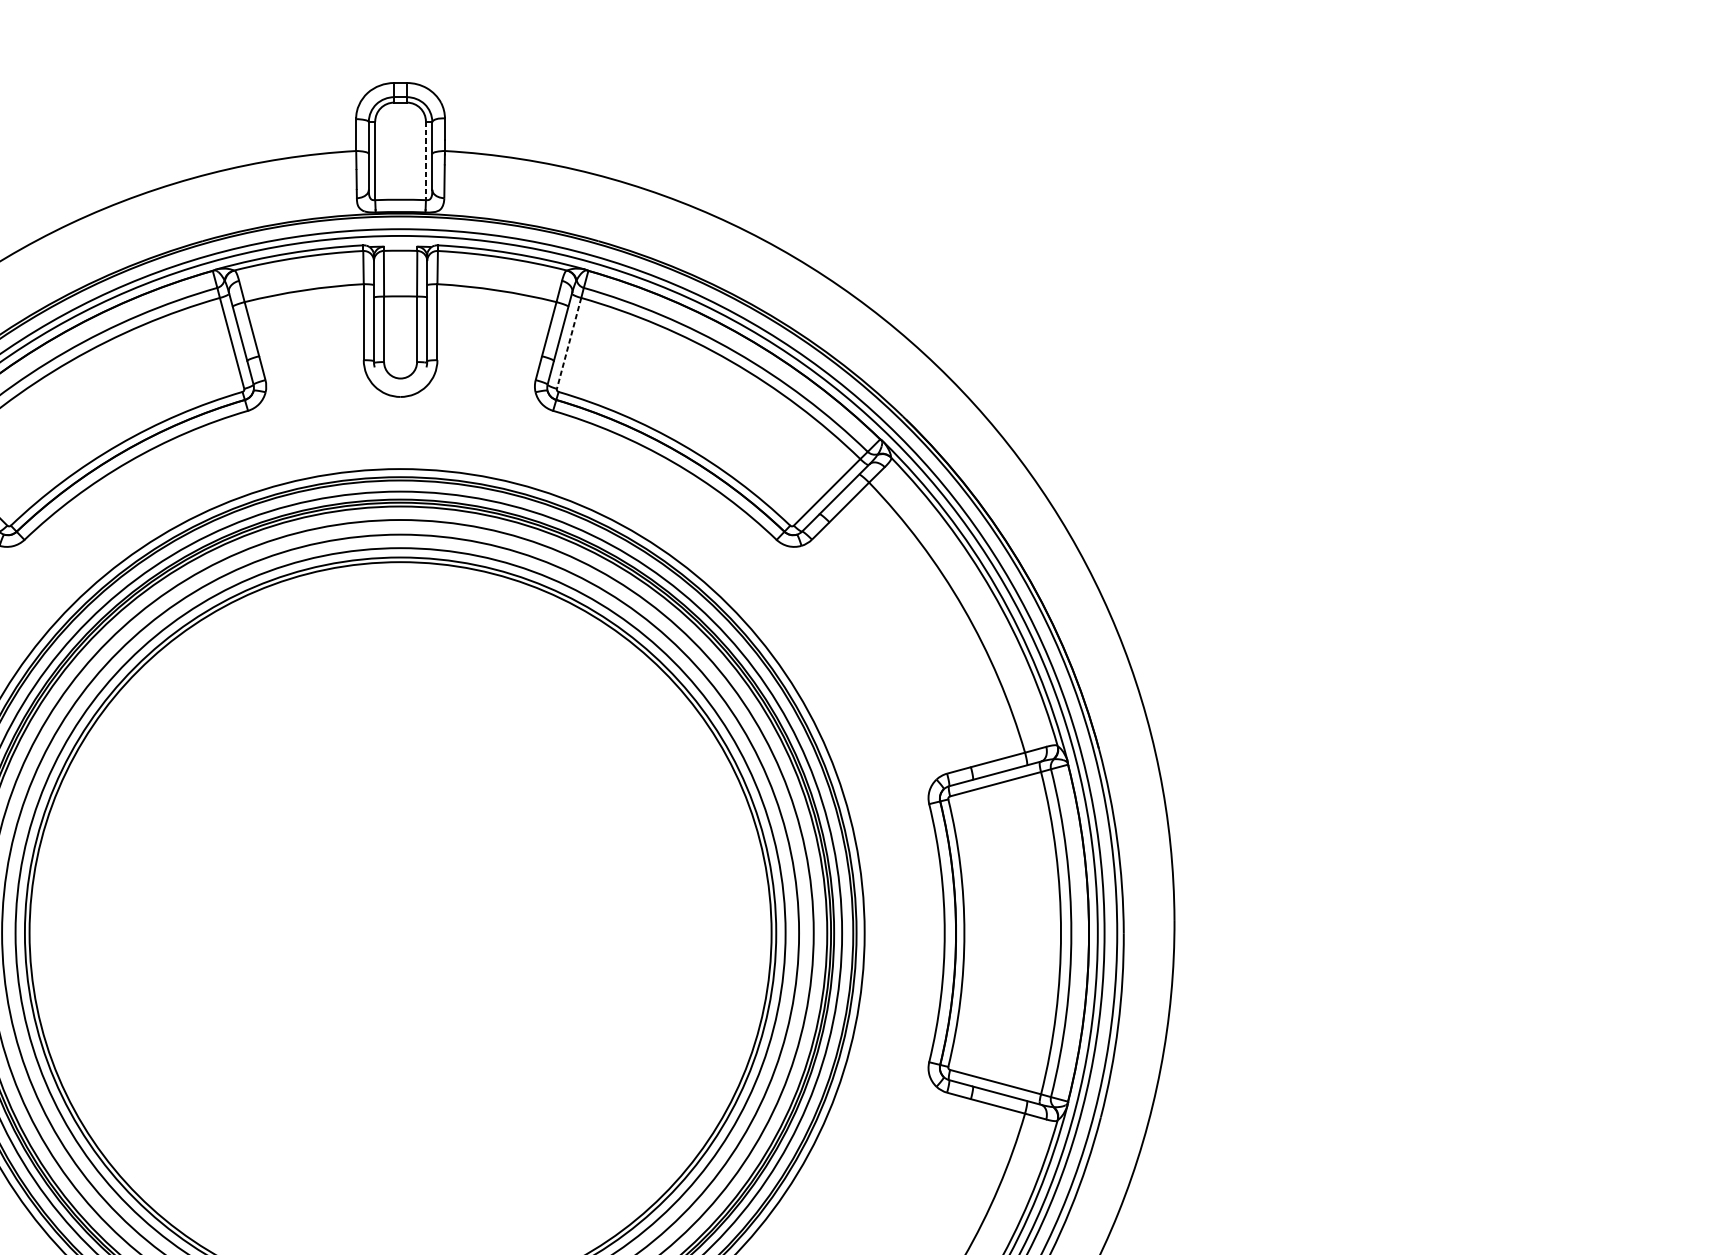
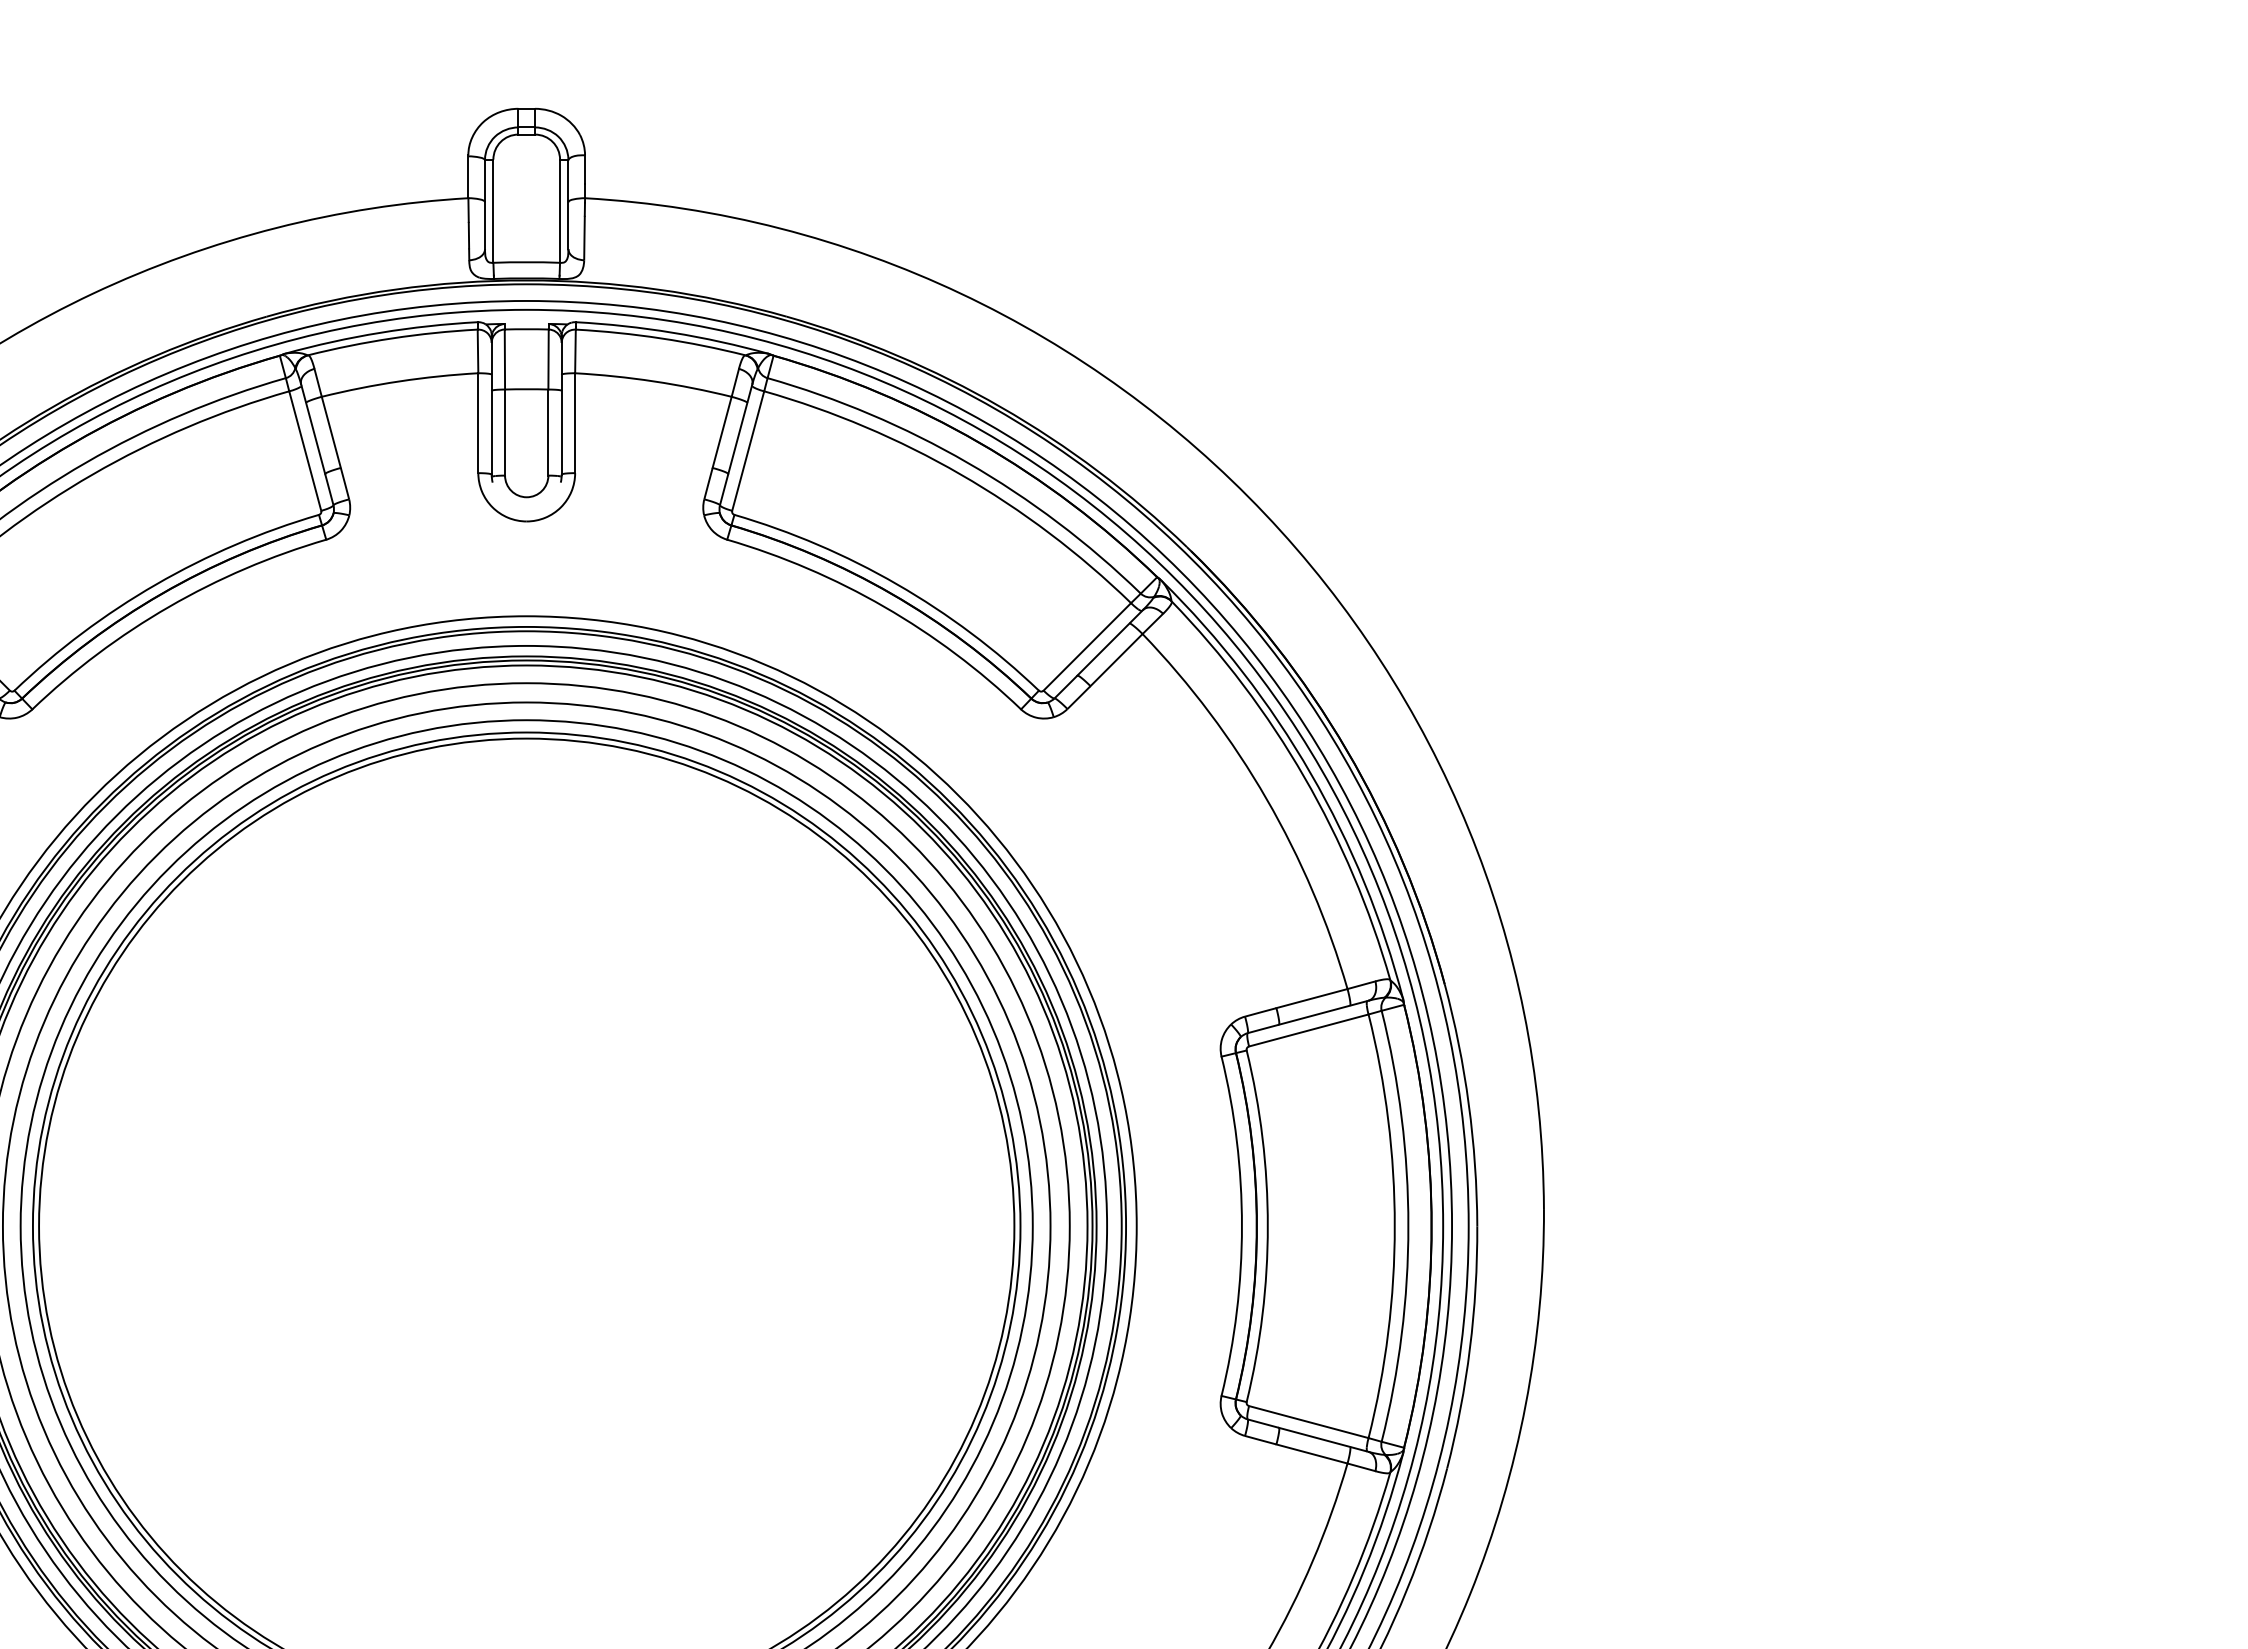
line: (426, 161) -> (560, 211), dashed -> solid
line: (569, 343) -> (748, 451), dashed -> solid

